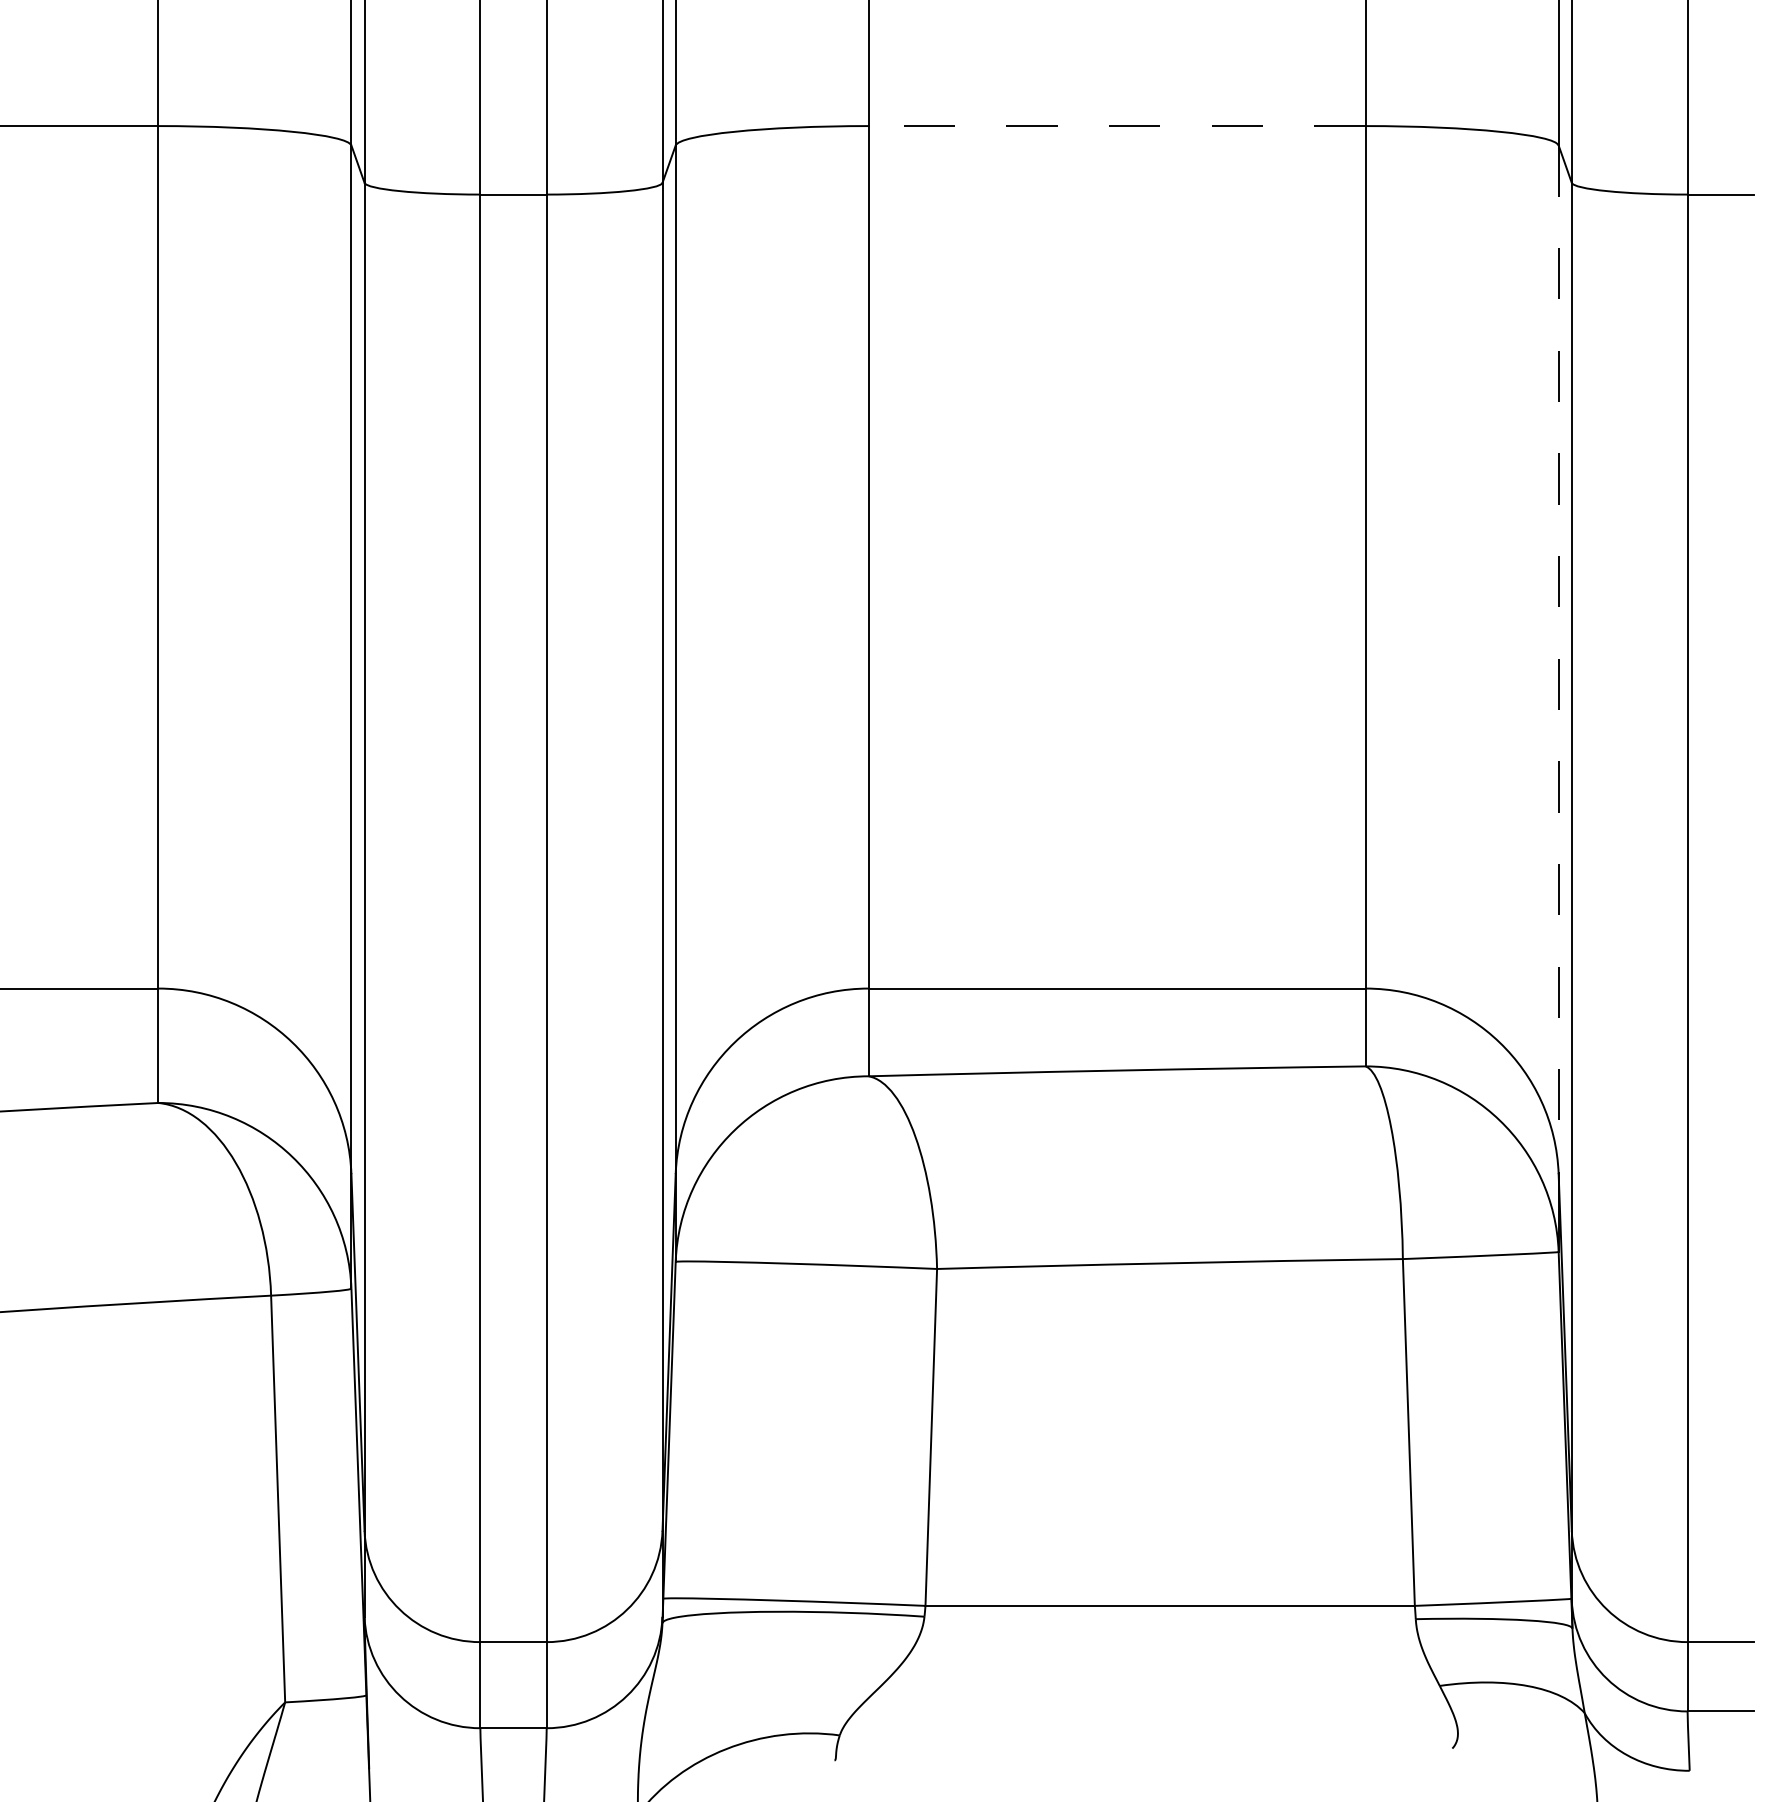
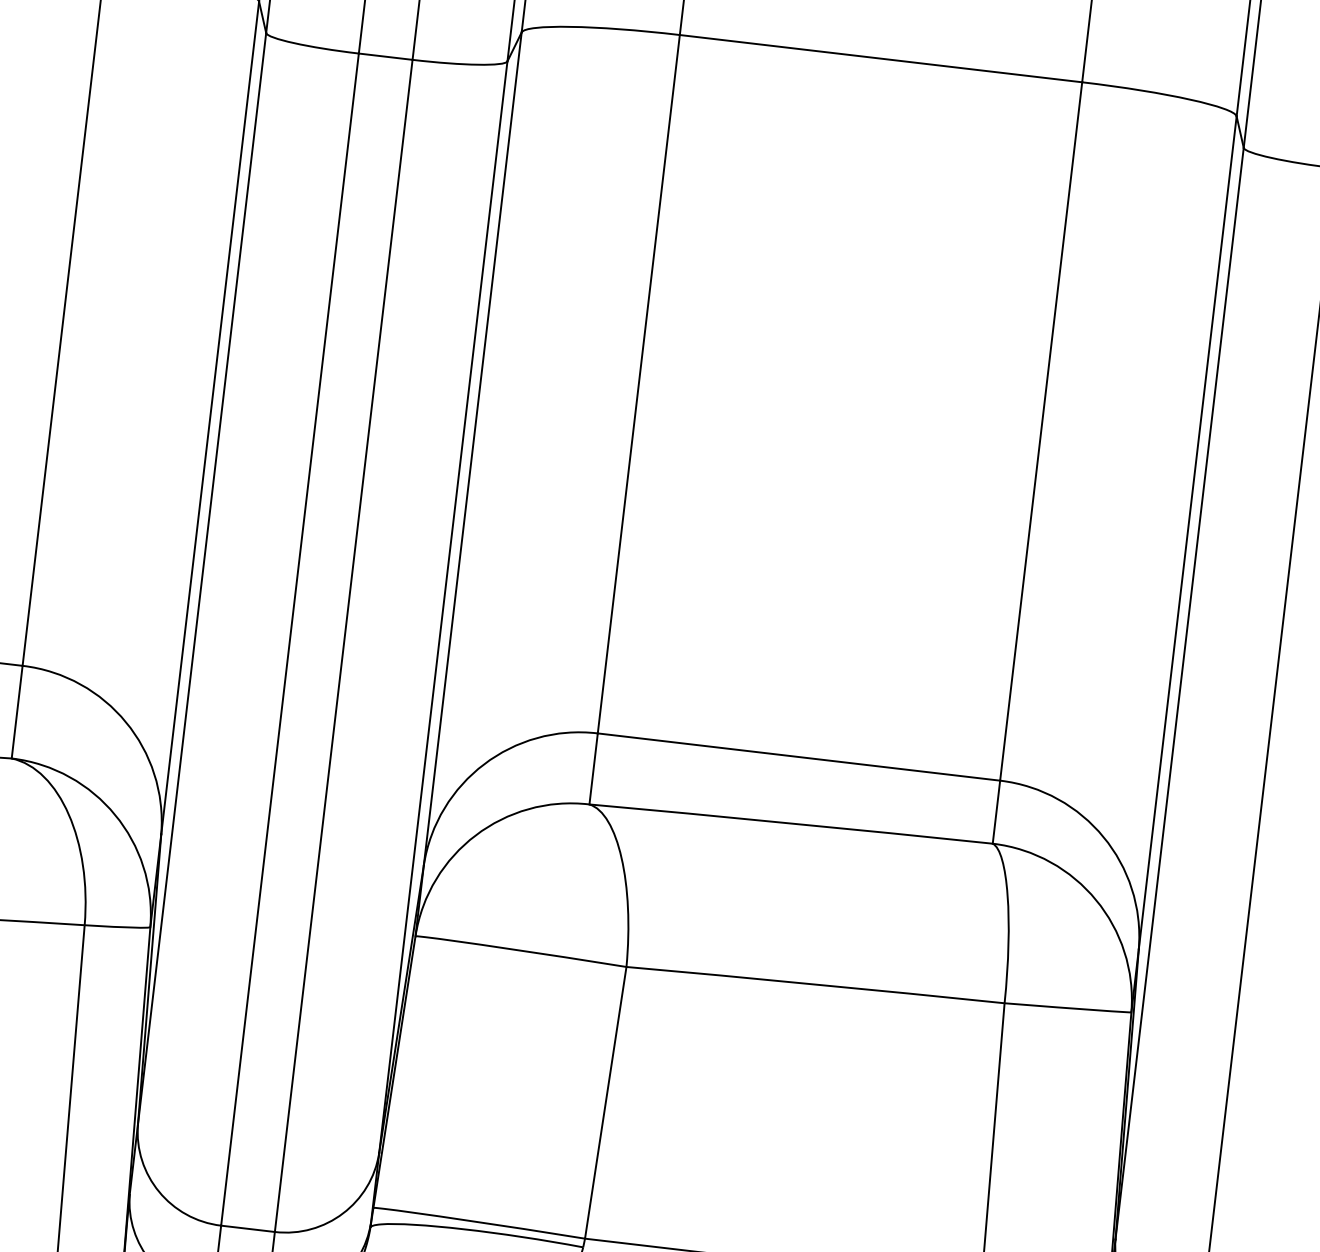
line: (1116, 126) -> (880, 58), dashed -> solid
line: (1558, 660) -> (1187, 533), dashed -> solid

